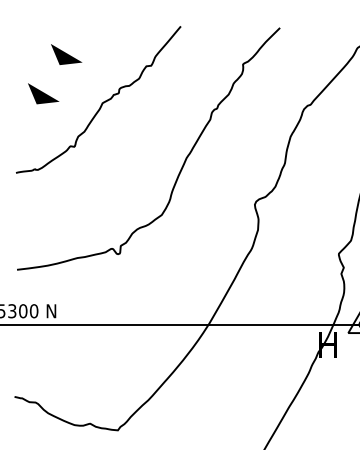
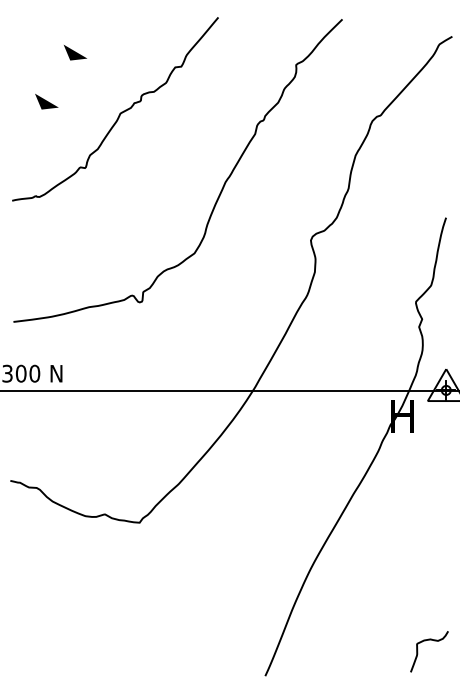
part: (66, 54) -> (75, 52), size x0.6
part: (43, 93) -> (46, 101), size x0.6

